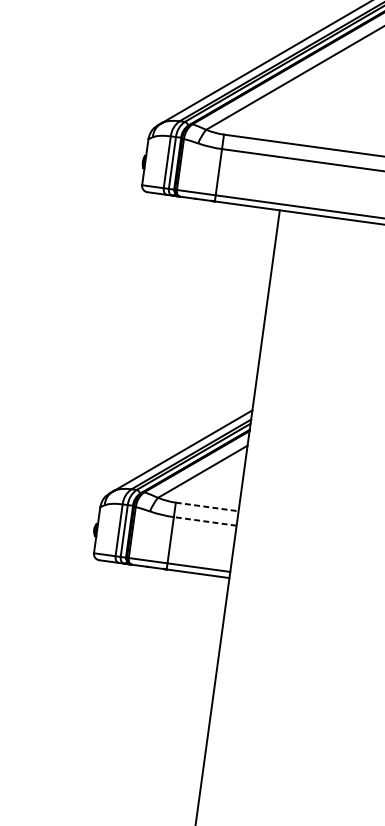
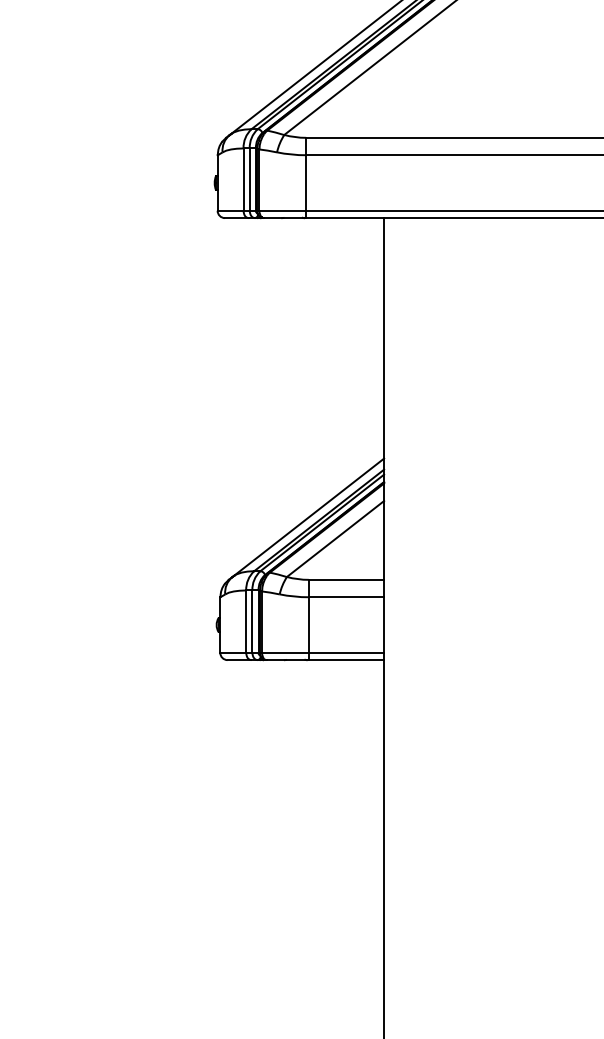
line: (207, 506) -> (346, 579), dashed -> solid
line: (205, 521) -> (346, 597), dashed -> solid

